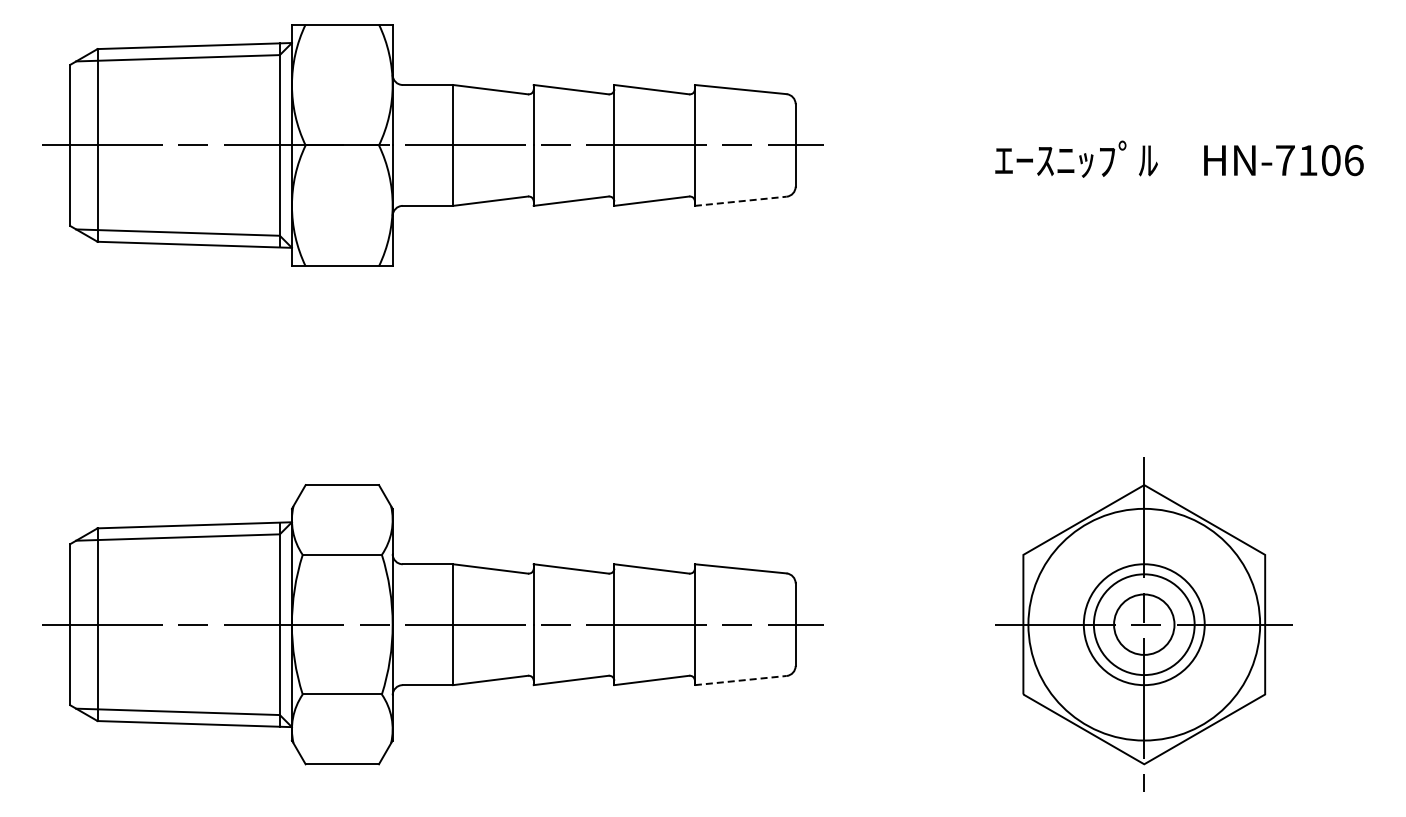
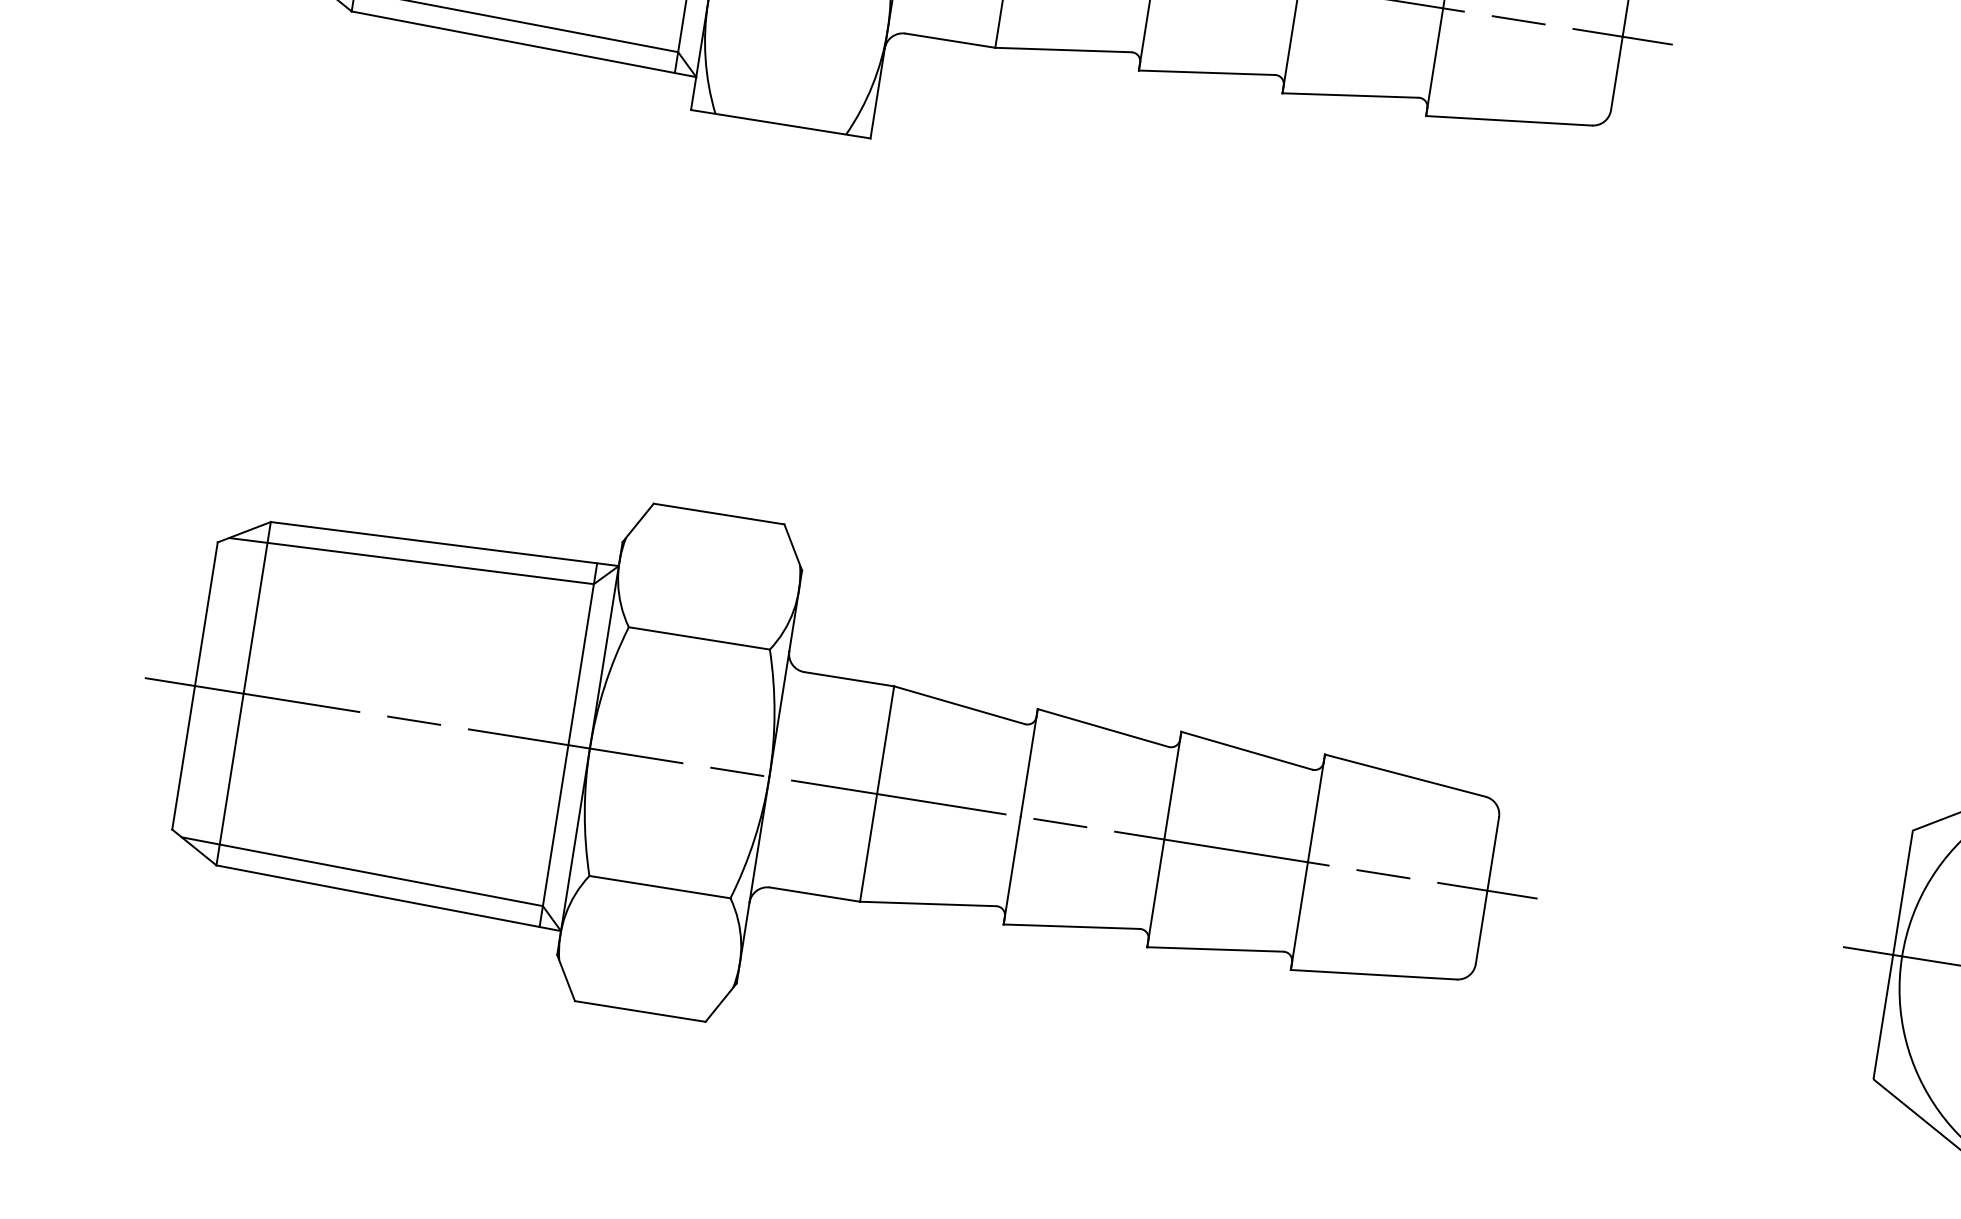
line: (741, 201) -> (1510, 121), dashed -> solid
line: (741, 680) -> (1375, 974), dashed -> solid

